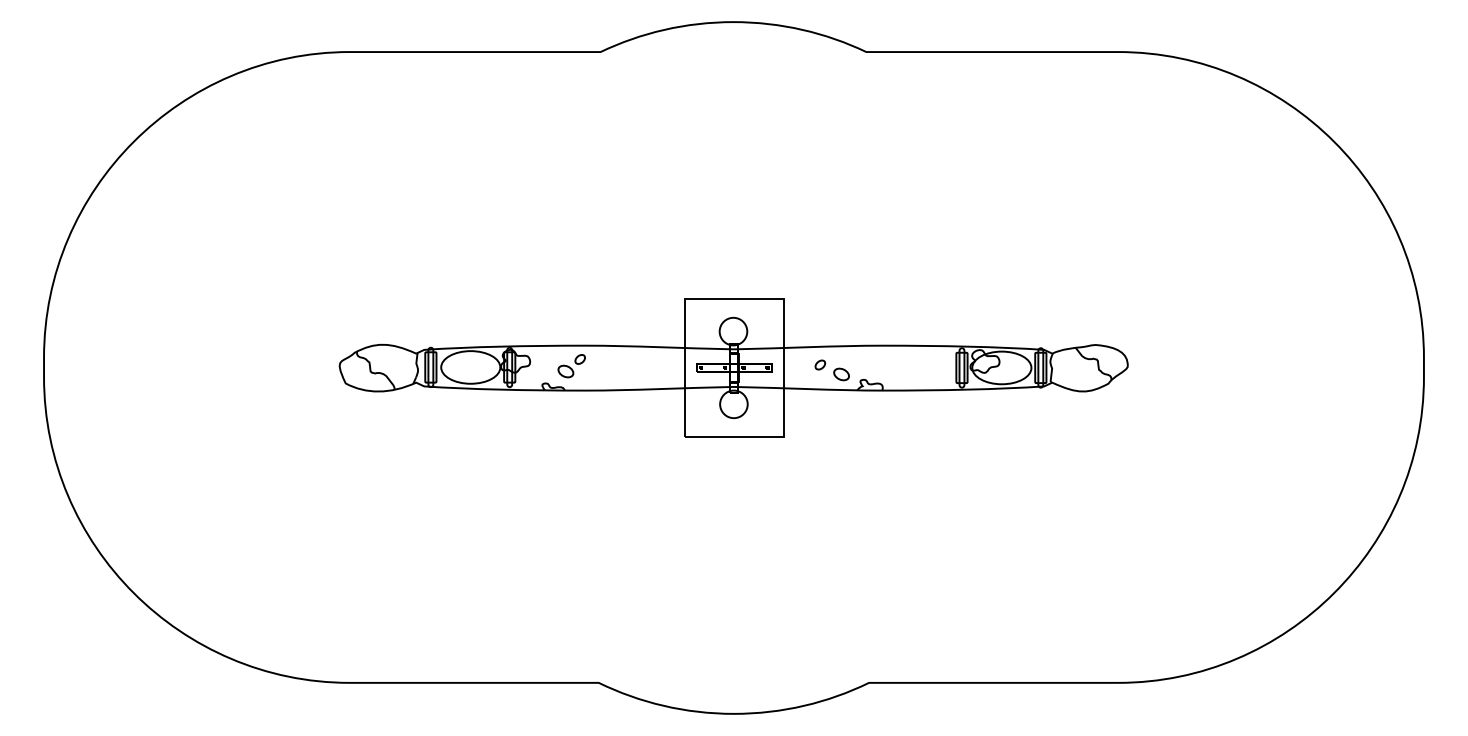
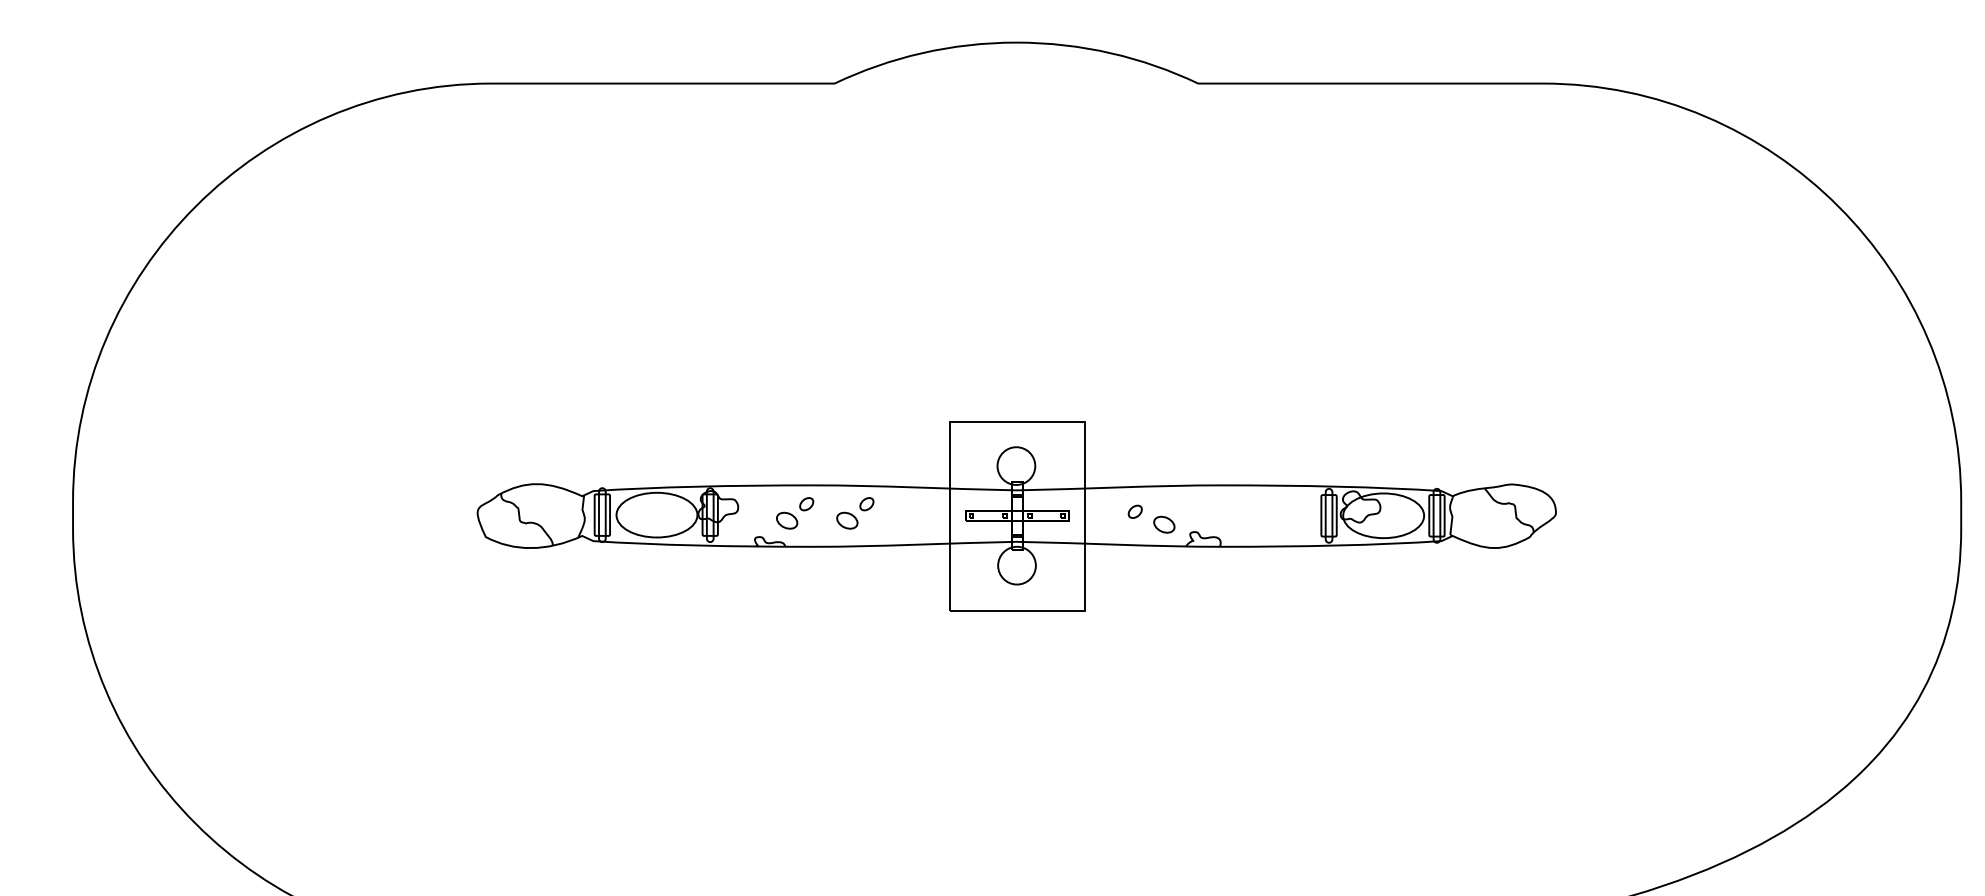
part: (615, 366) -> (854, 513), added

